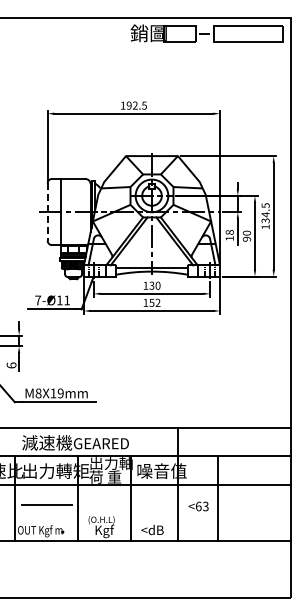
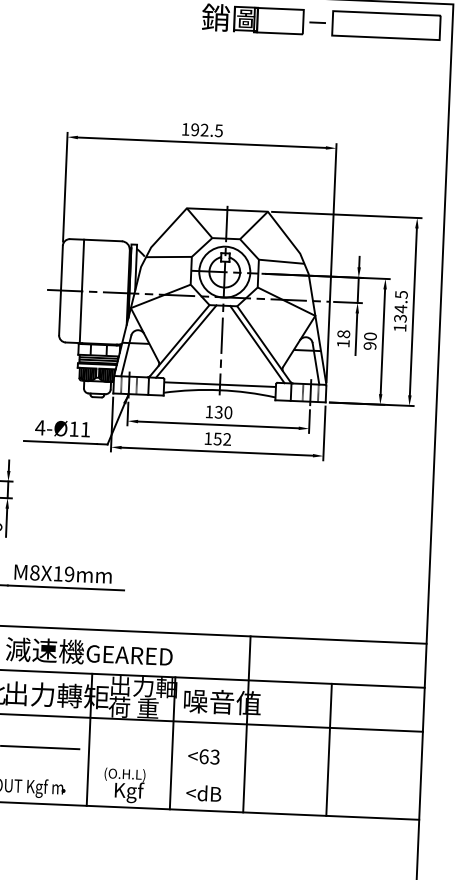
line: (47, 212) -> (60, 291), dashed -> solid
text: (37, 300) -> (39, 427), 7-Ø11 -> 4-Ø11
line: (217, 498) -> (329, 749), moved
text: (198, 506) -> (203, 756), moved

